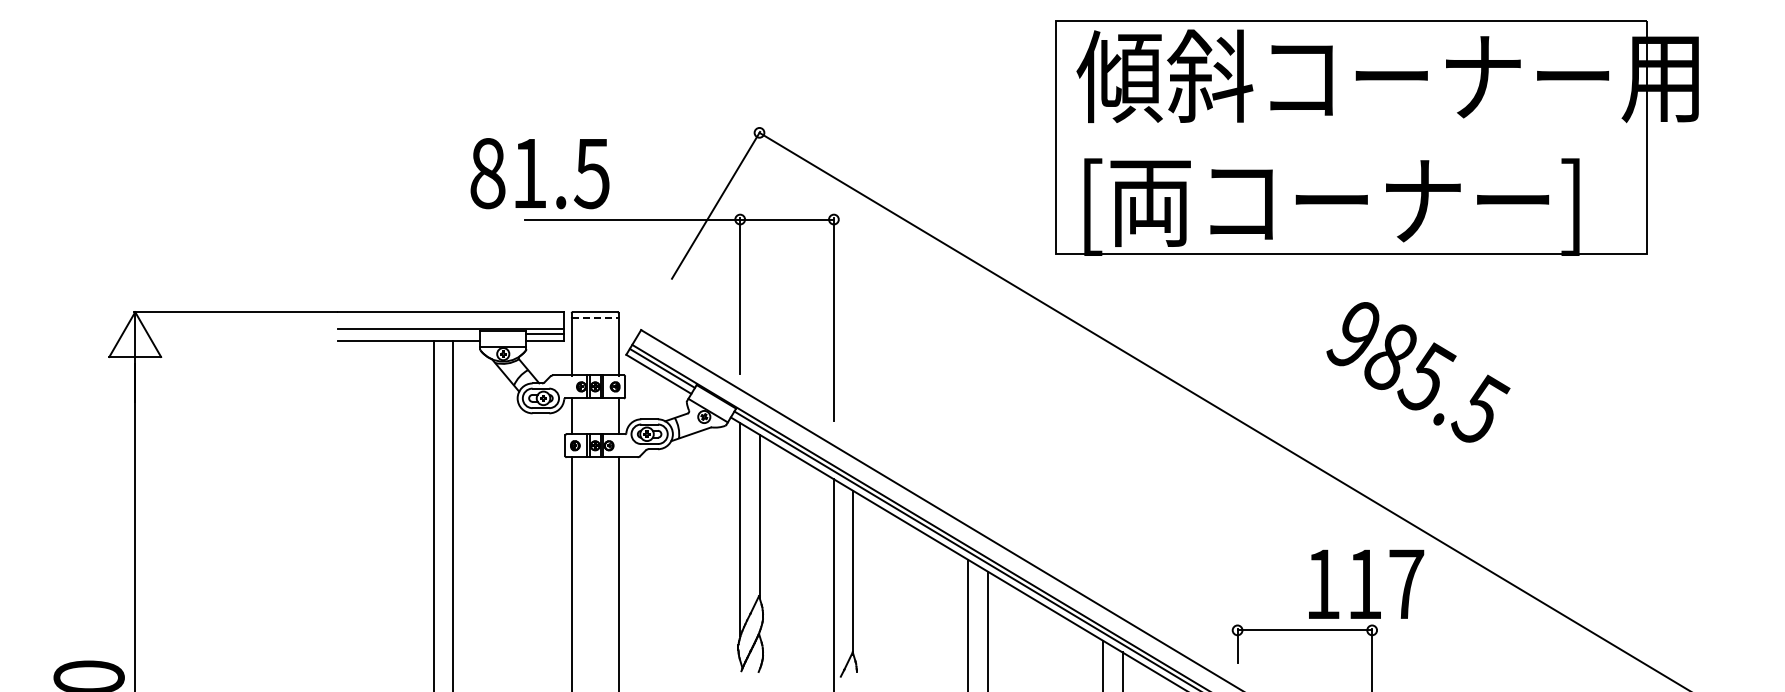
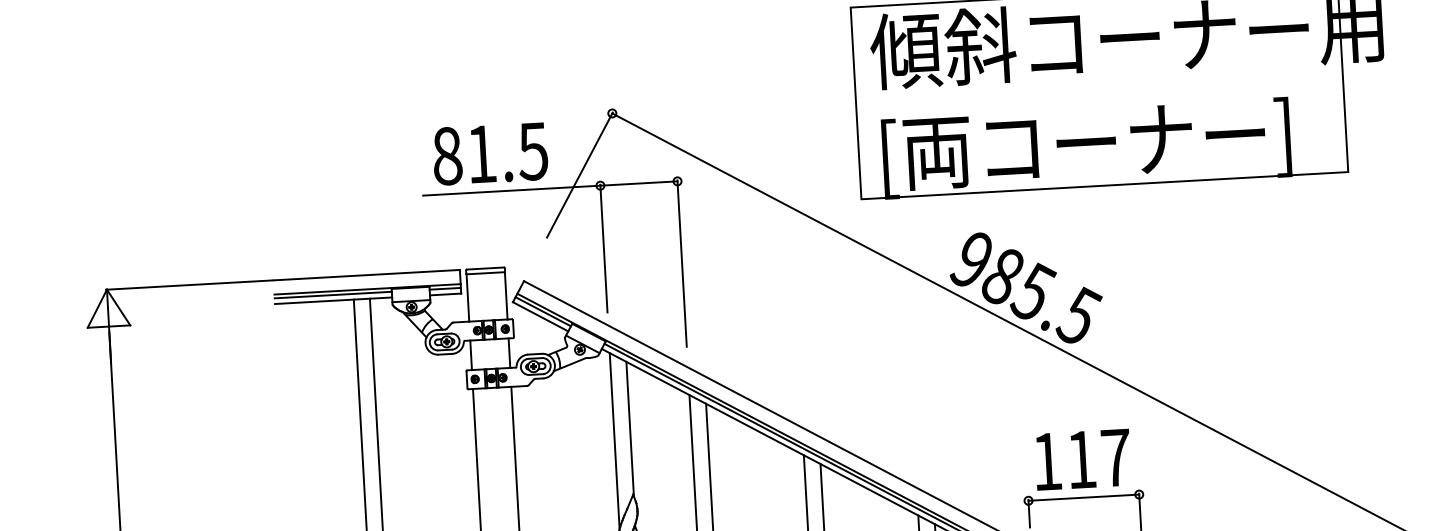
text: (539, 173) -> (489, 153), moved
line: (595, 317) -> (485, 272), dashed -> solid
line: (408, 333) -> (332, 294), added
text: (1418, 372) -> (1026, 288), moved
text: (1366, 583) -> (1083, 459), moved

